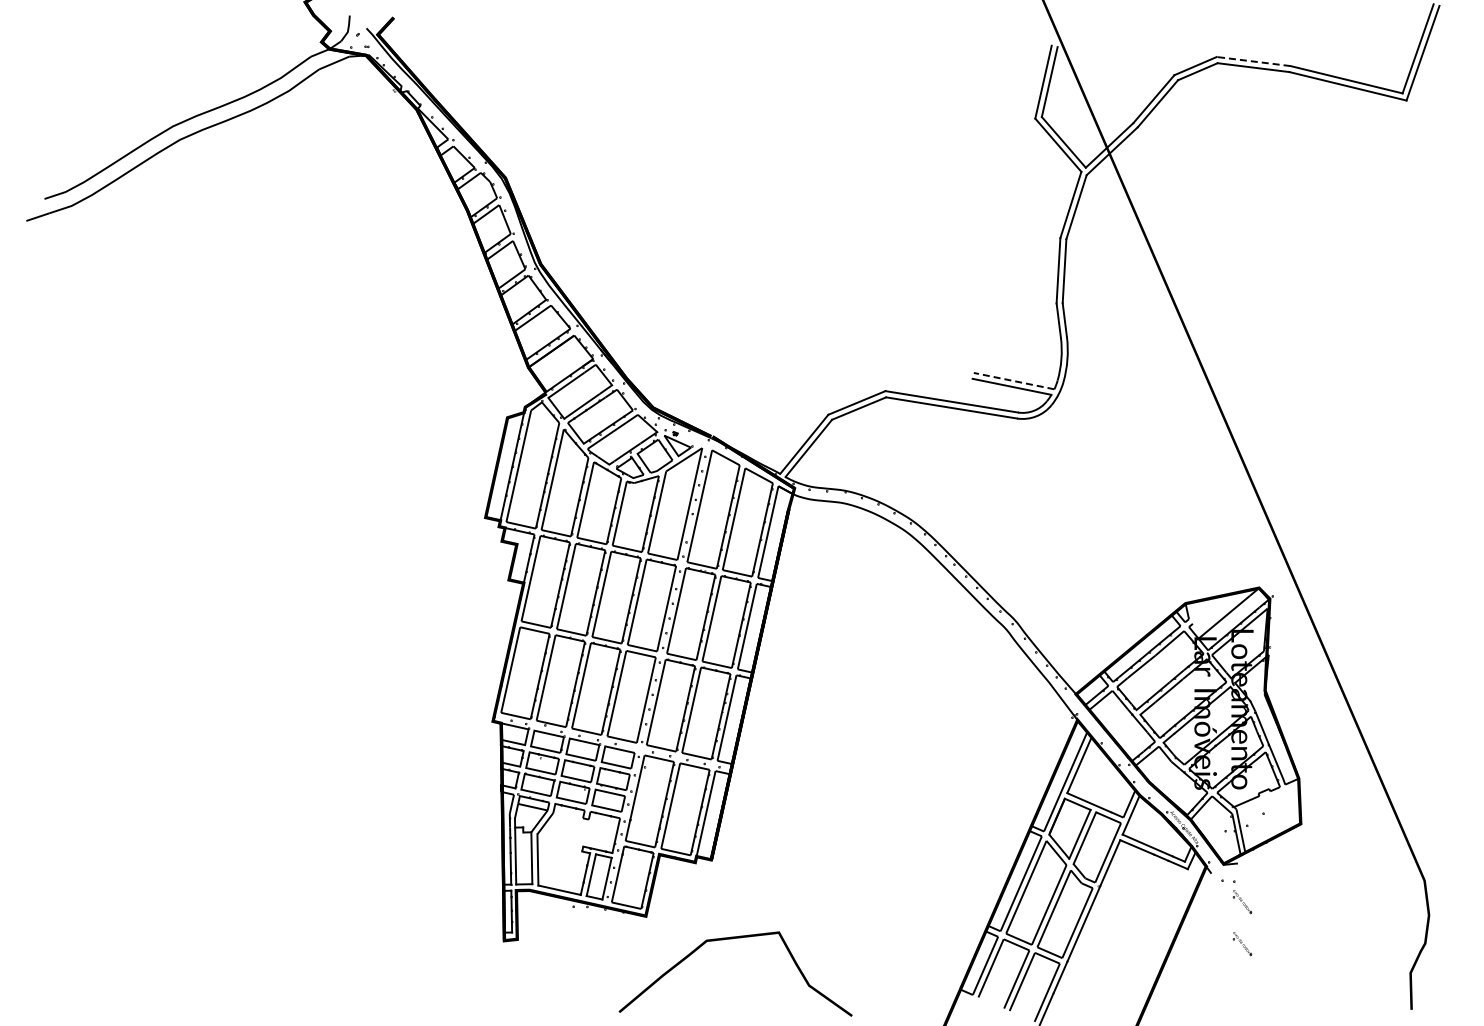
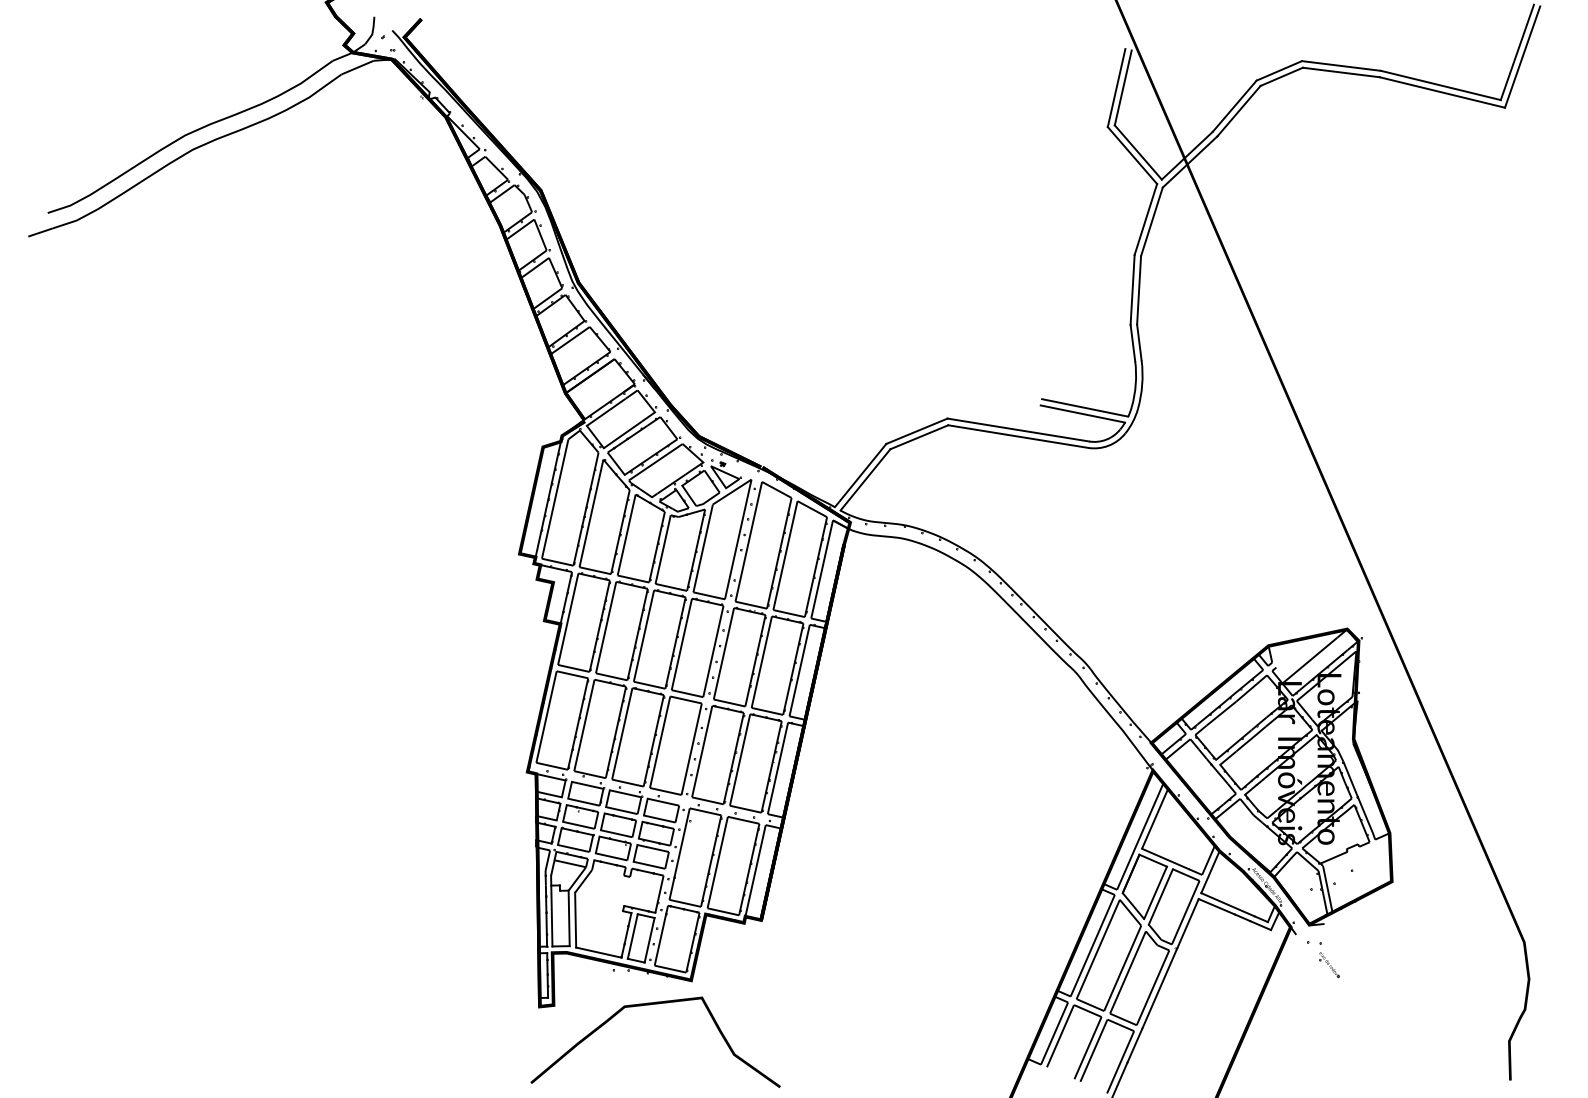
line: (1253, 61) -> (1341, 65), dashed -> solid
line: (1013, 381) -> (1084, 408), dashed -> solid
curve: (732, 939) -> (652, 1005), moved
part: (1242, 944) -> (1329, 1010), removed

